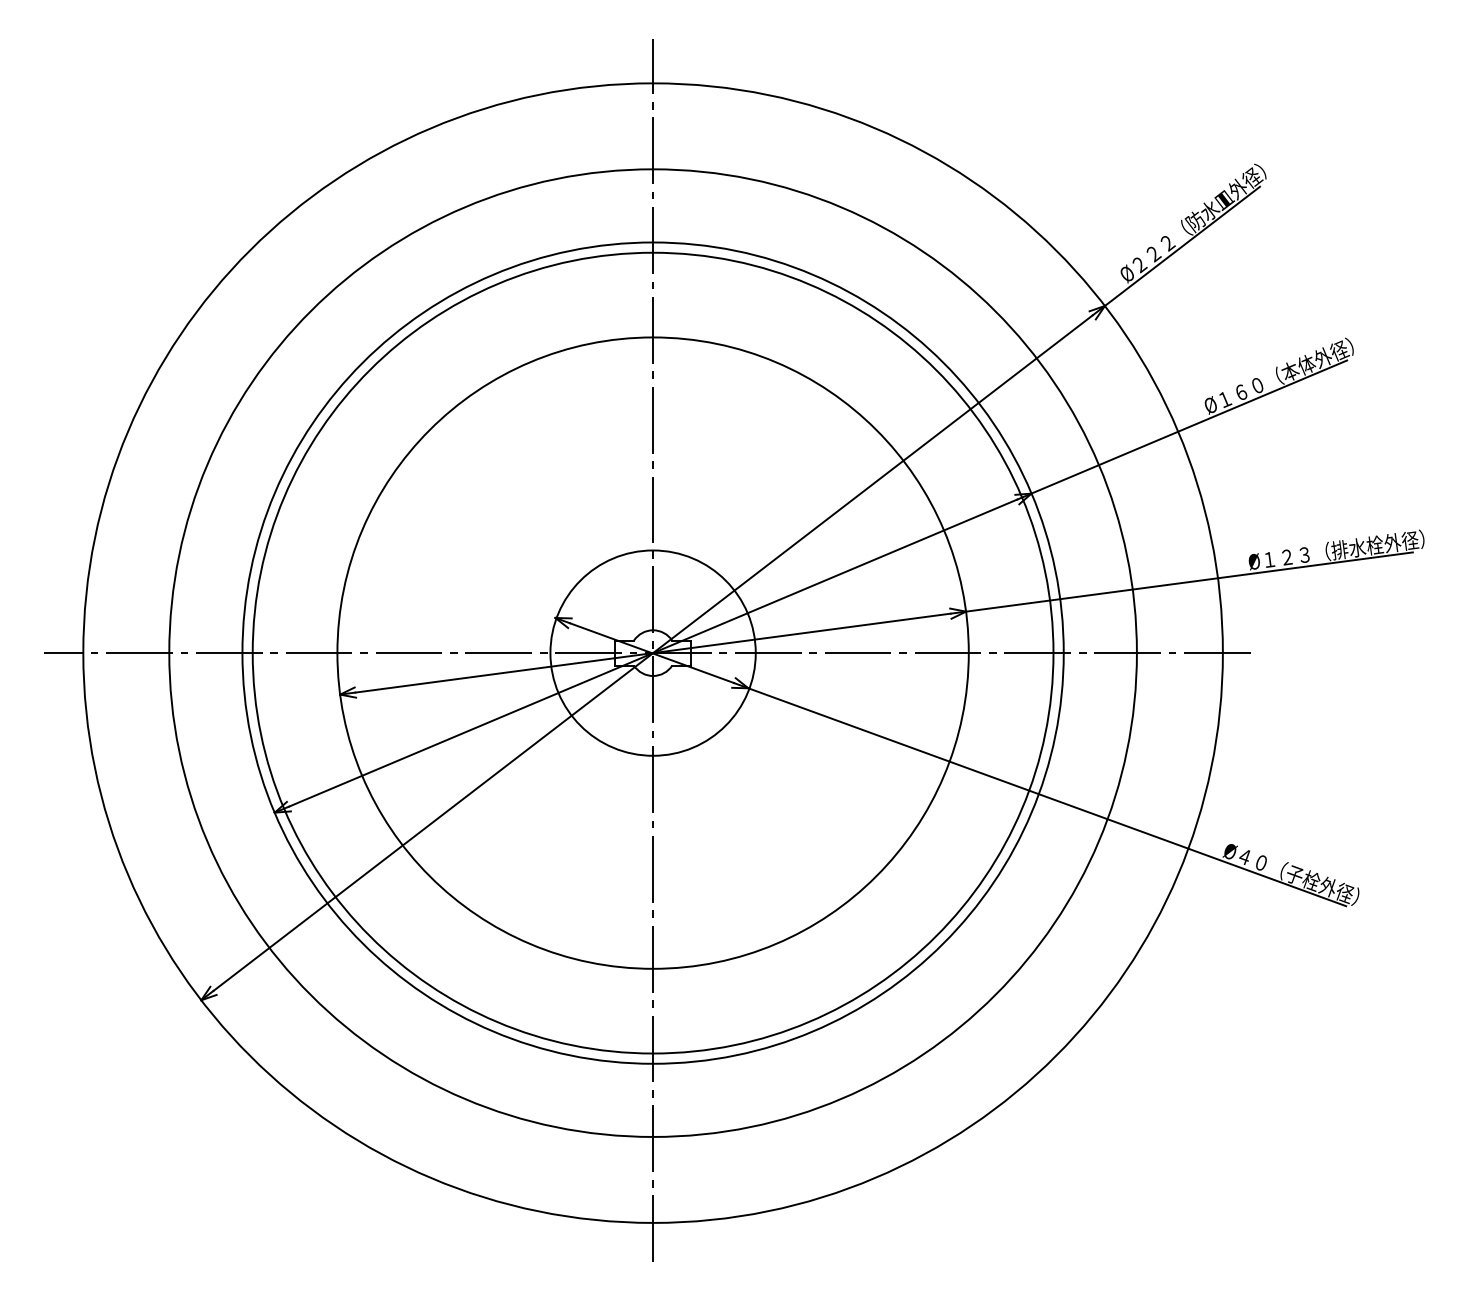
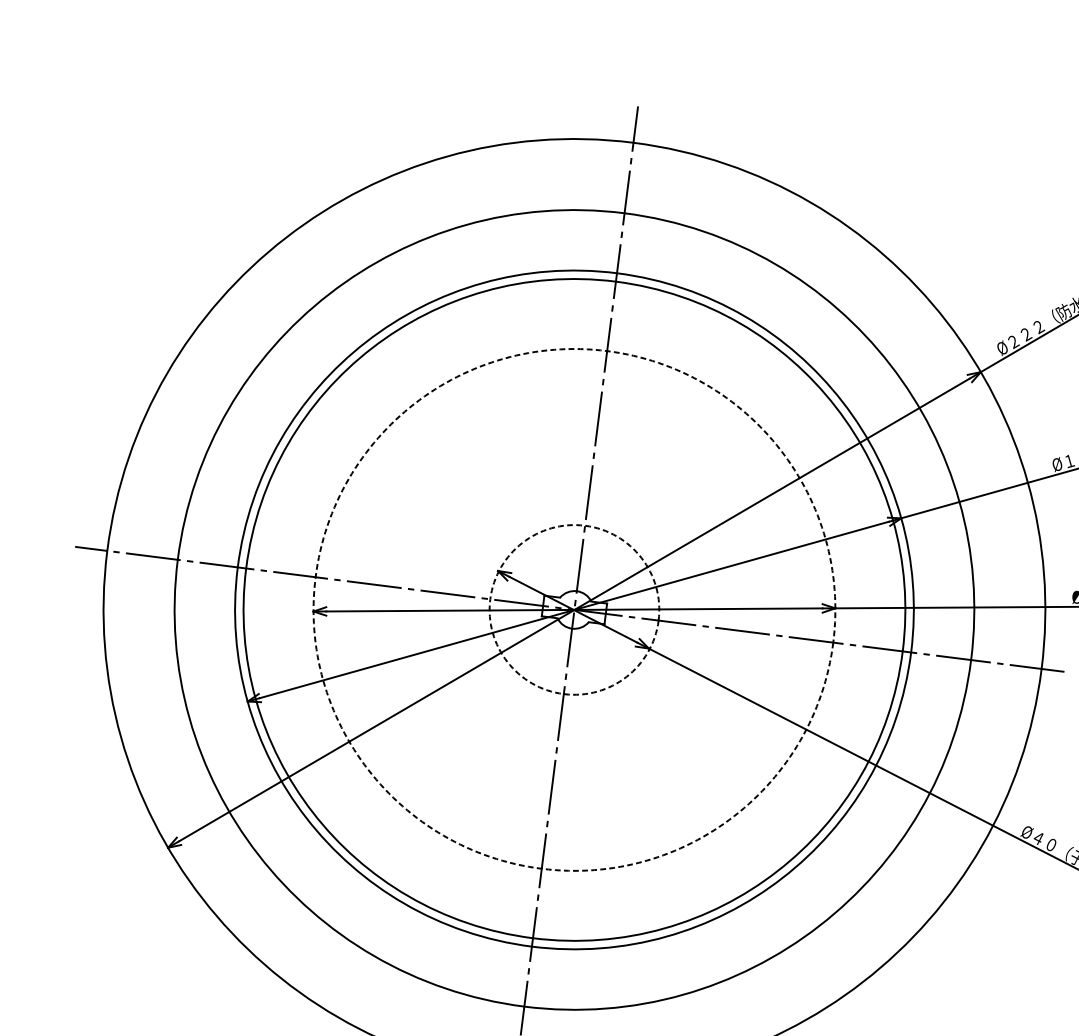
circle: (652, 652) -> (574, 609), solid -> dashed
circle: (652, 652) -> (574, 609), solid -> dashed

